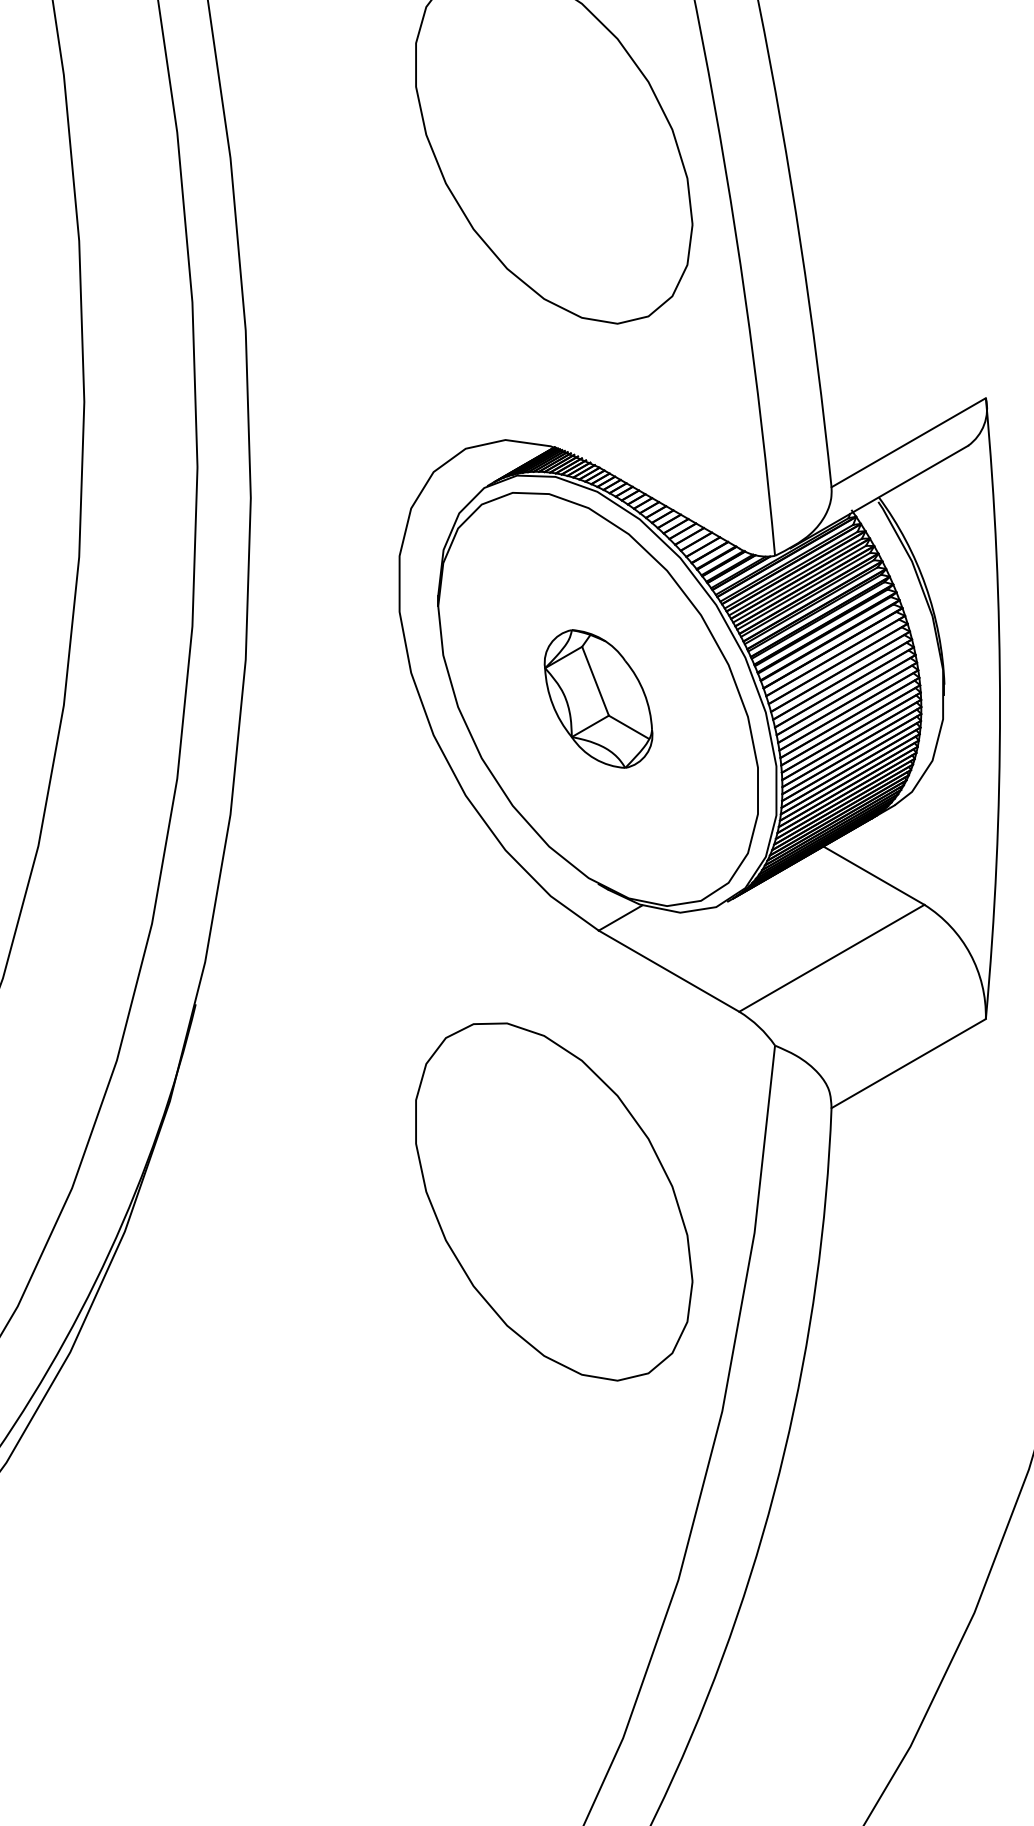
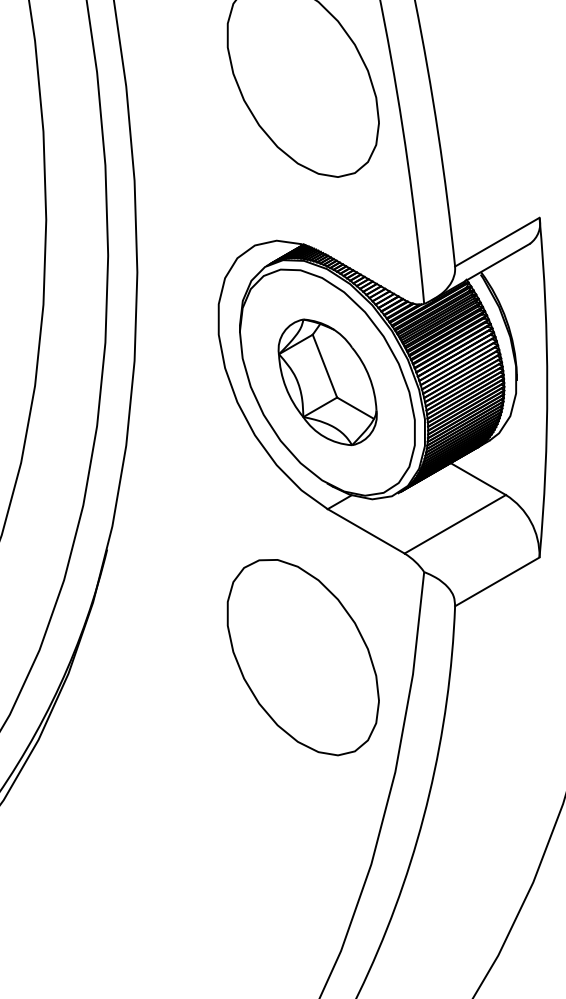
part: (598, 699) -> (327, 382), size x1.67

